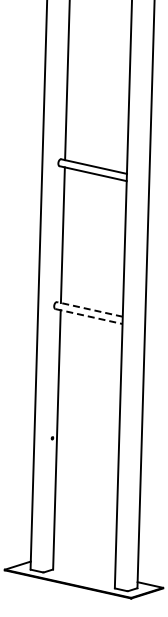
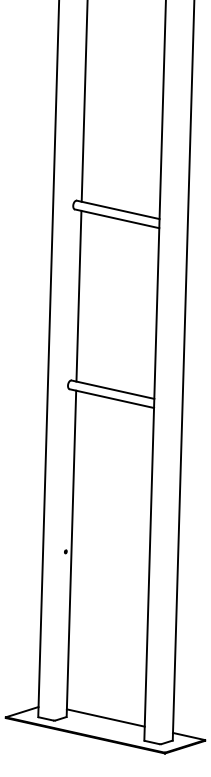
line: (89, 309) -> (112, 389), dashed -> solid
line: (89, 316) -> (112, 398), dashed -> solid
line: (84, 570) -> (106, 718), added

